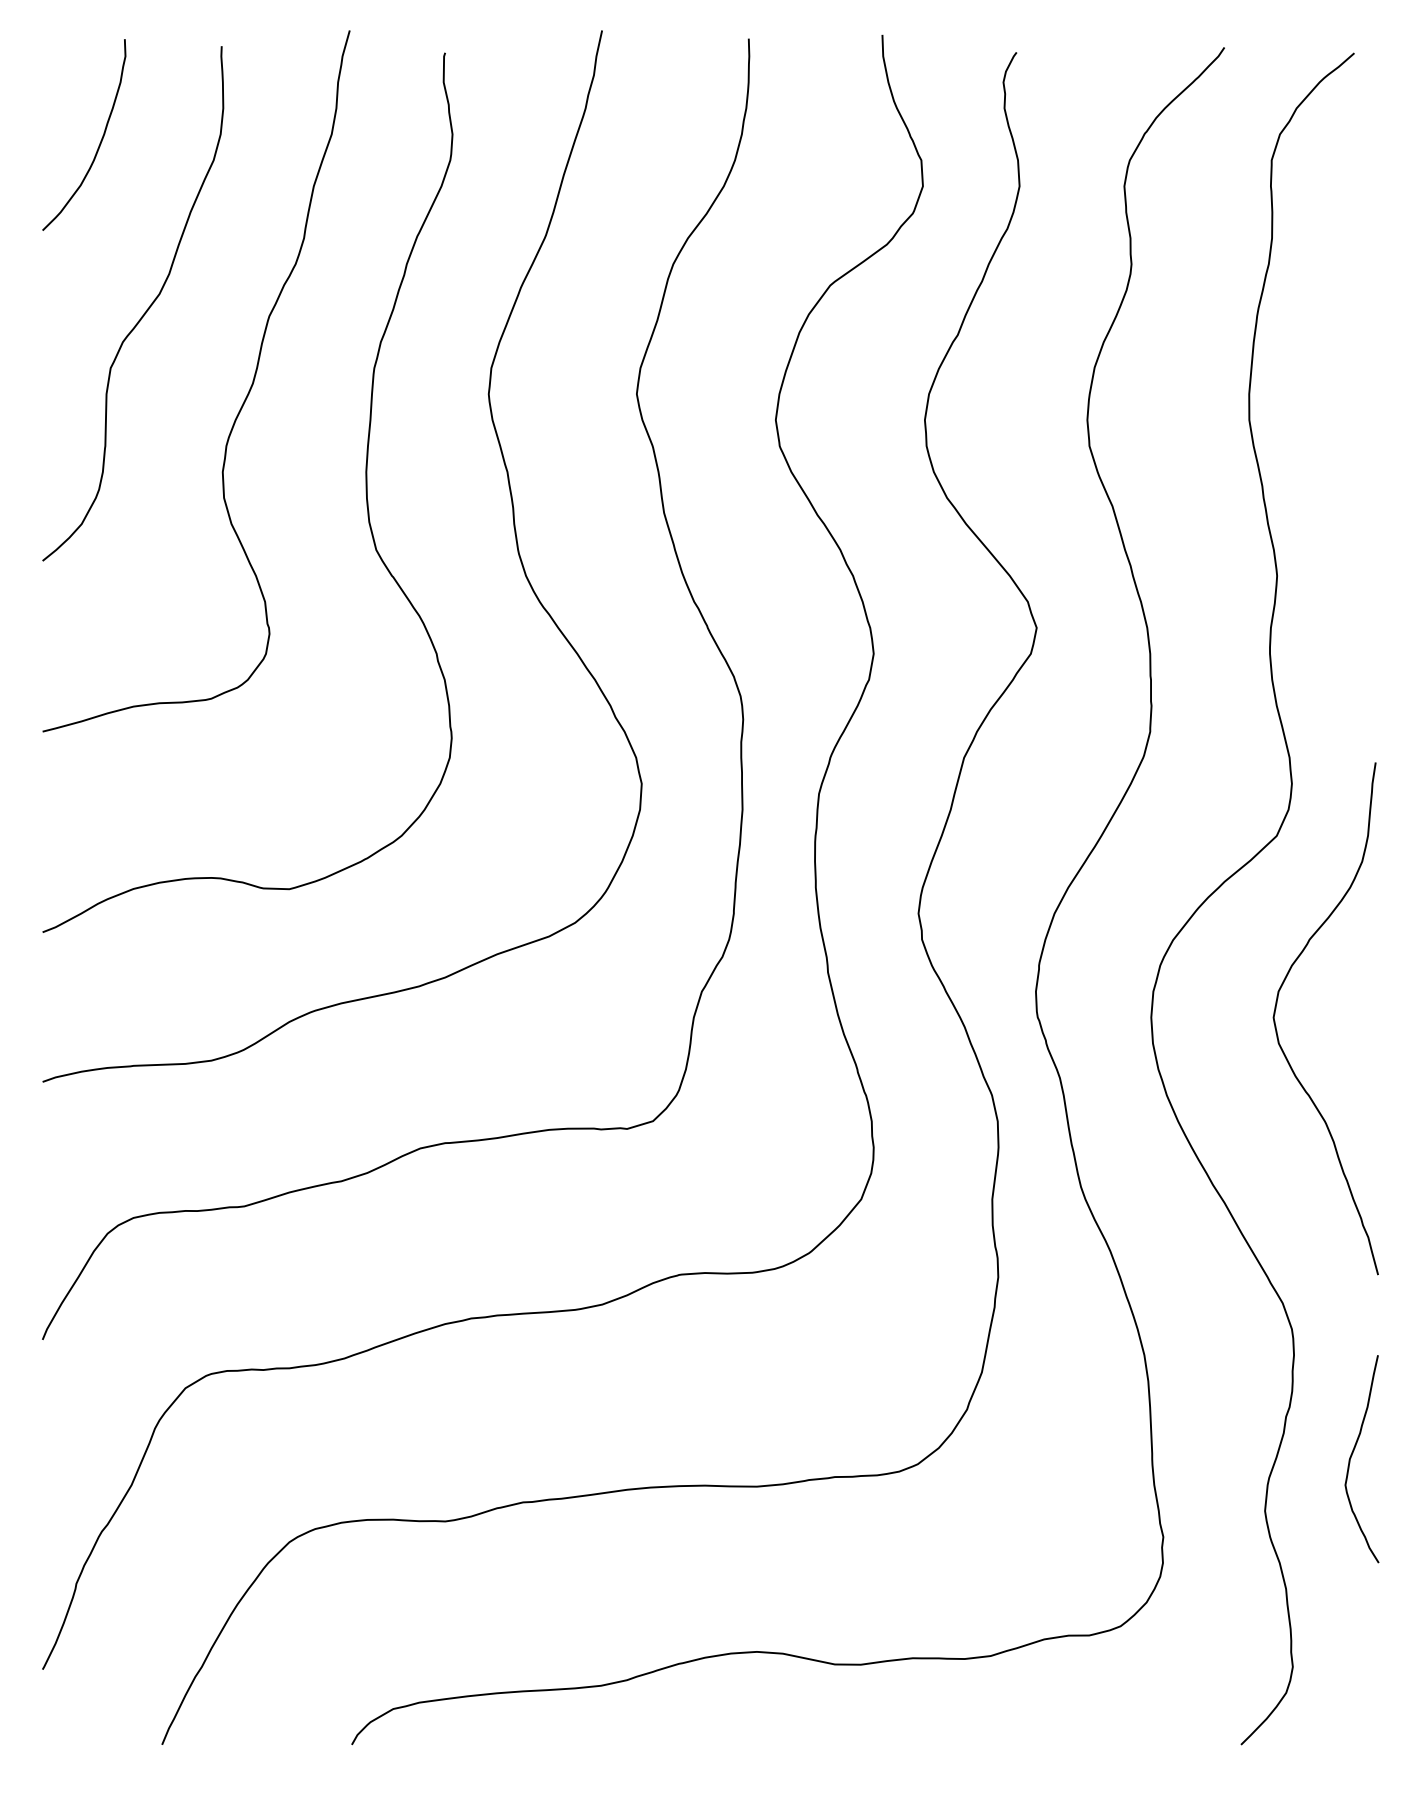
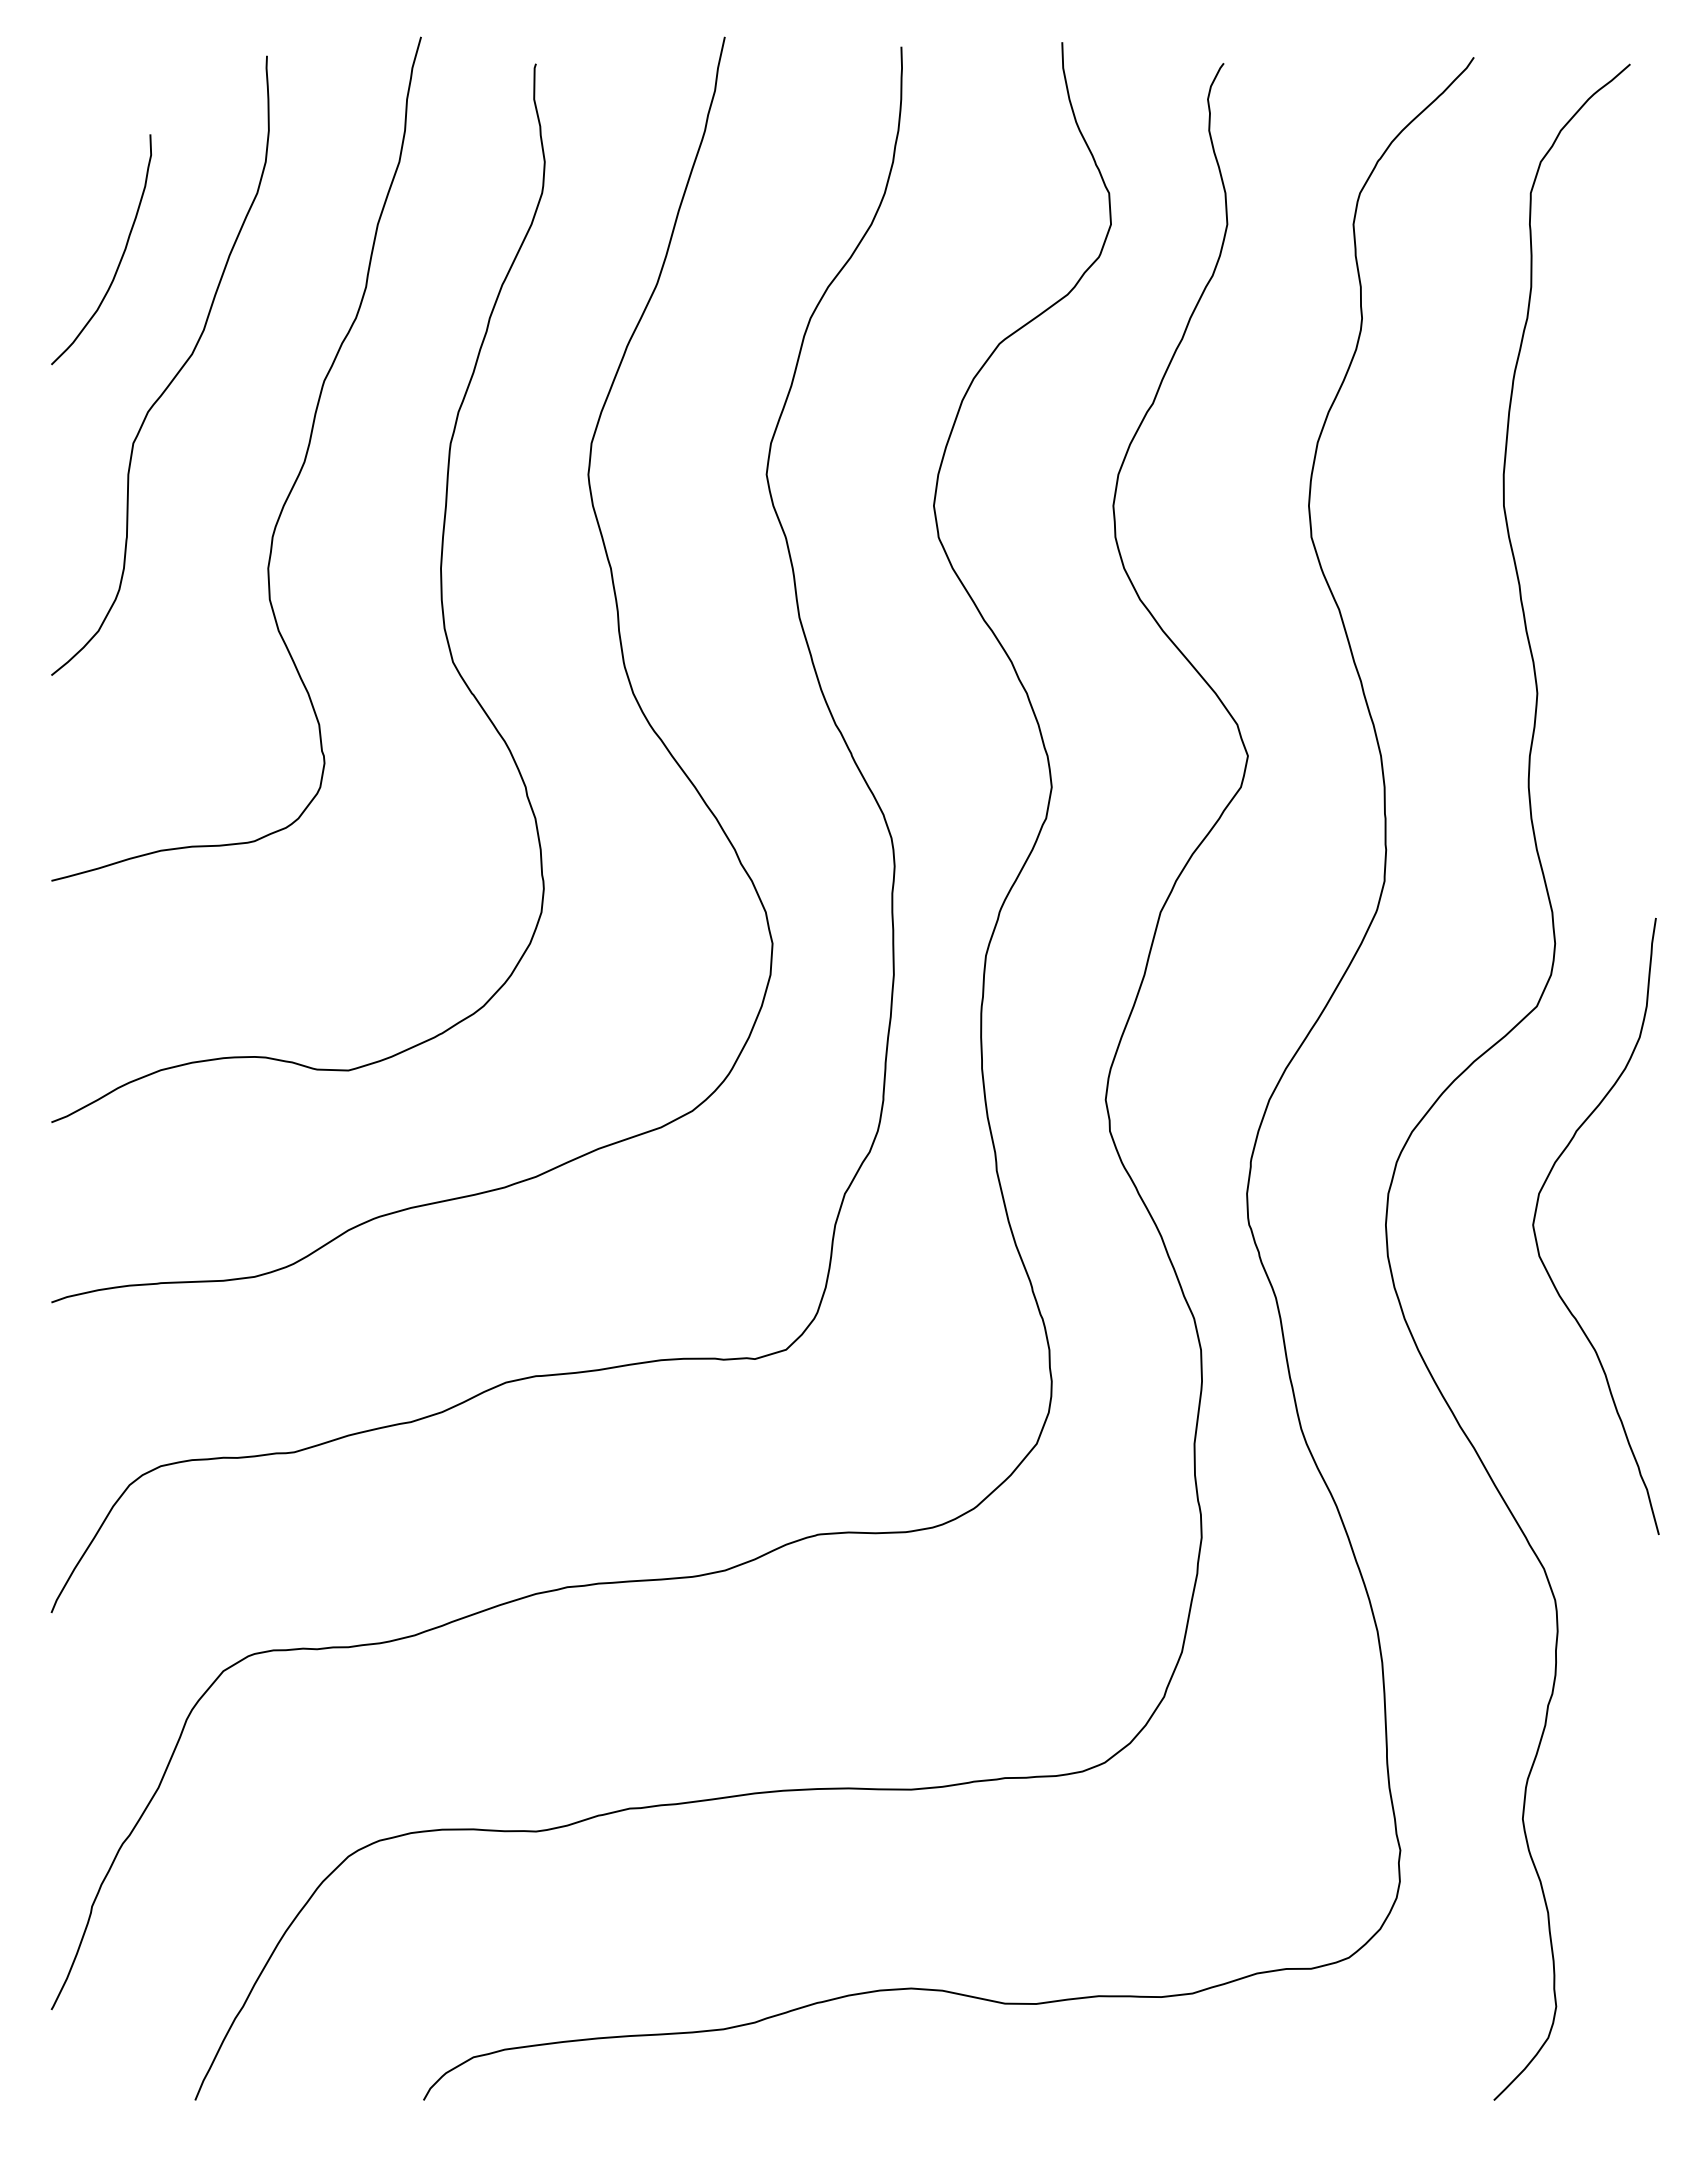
curve: (100, 142) -> (120, 258), moved
curve: (1352, 1456) -> (1627, 1753), removed

